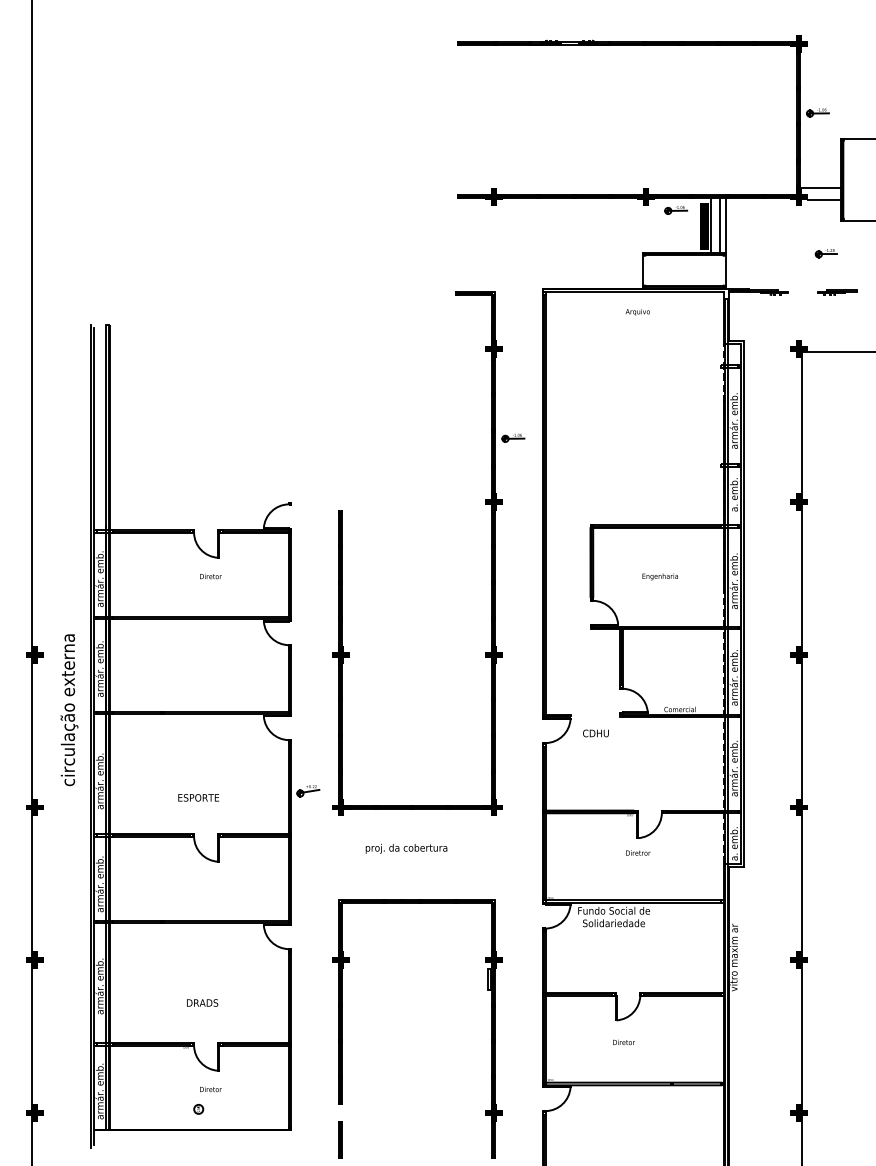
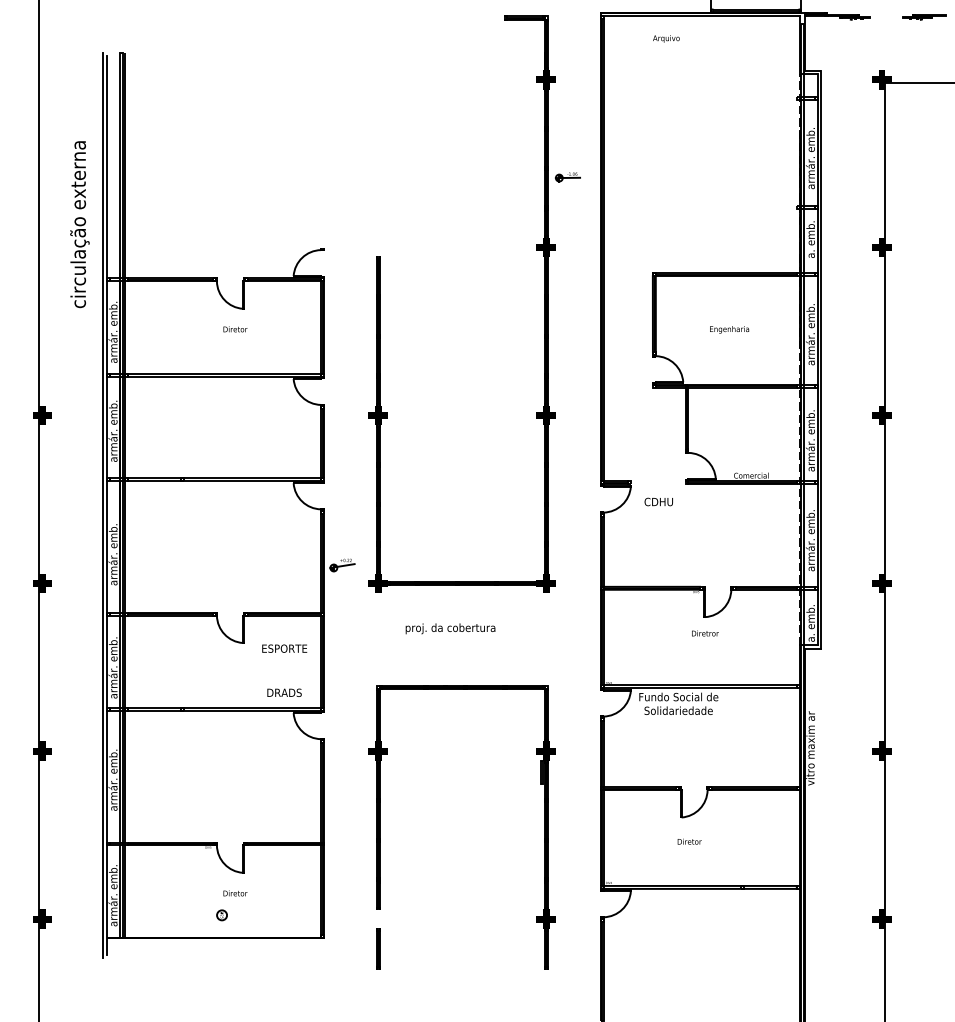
text: (637, 312) -> (666, 39), moved
text: (69, 710) -> (79, 224), moved
text: (198, 797) -> (284, 648), moved
text: (202, 1002) -> (284, 692), moved

